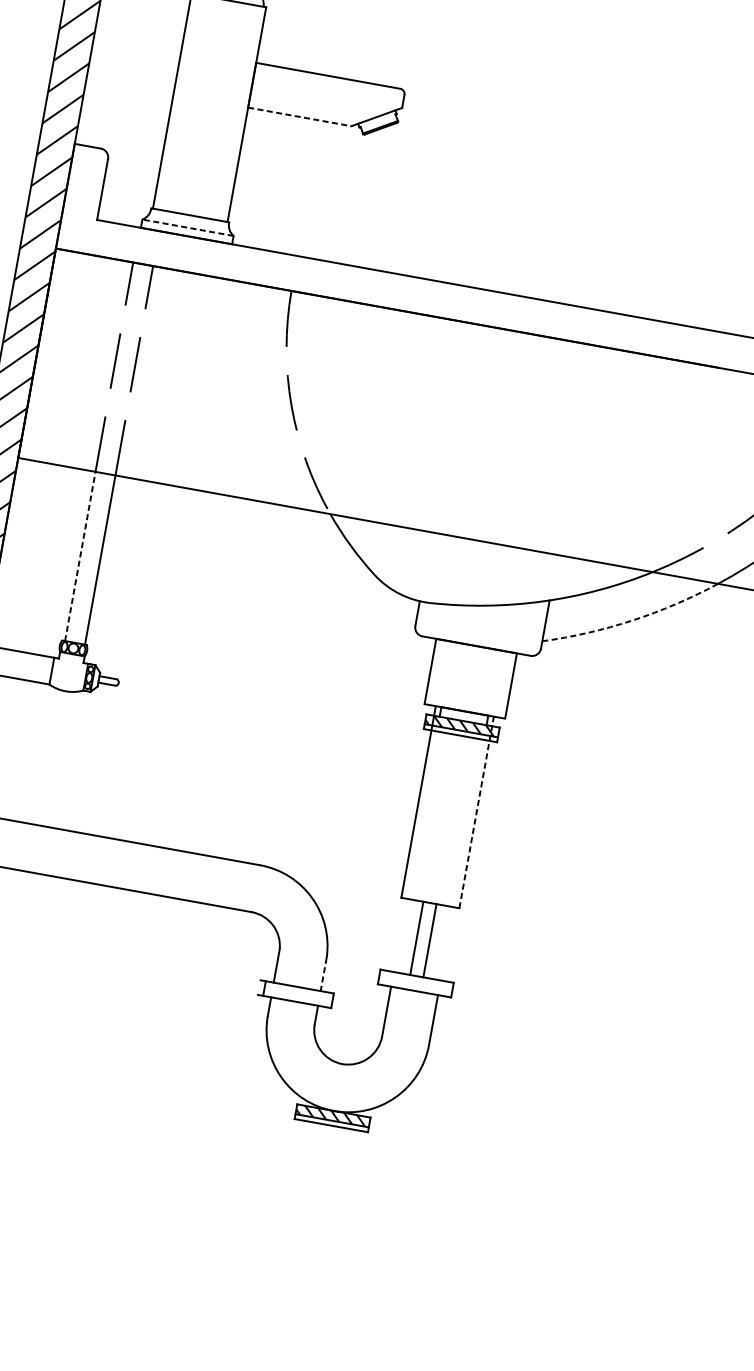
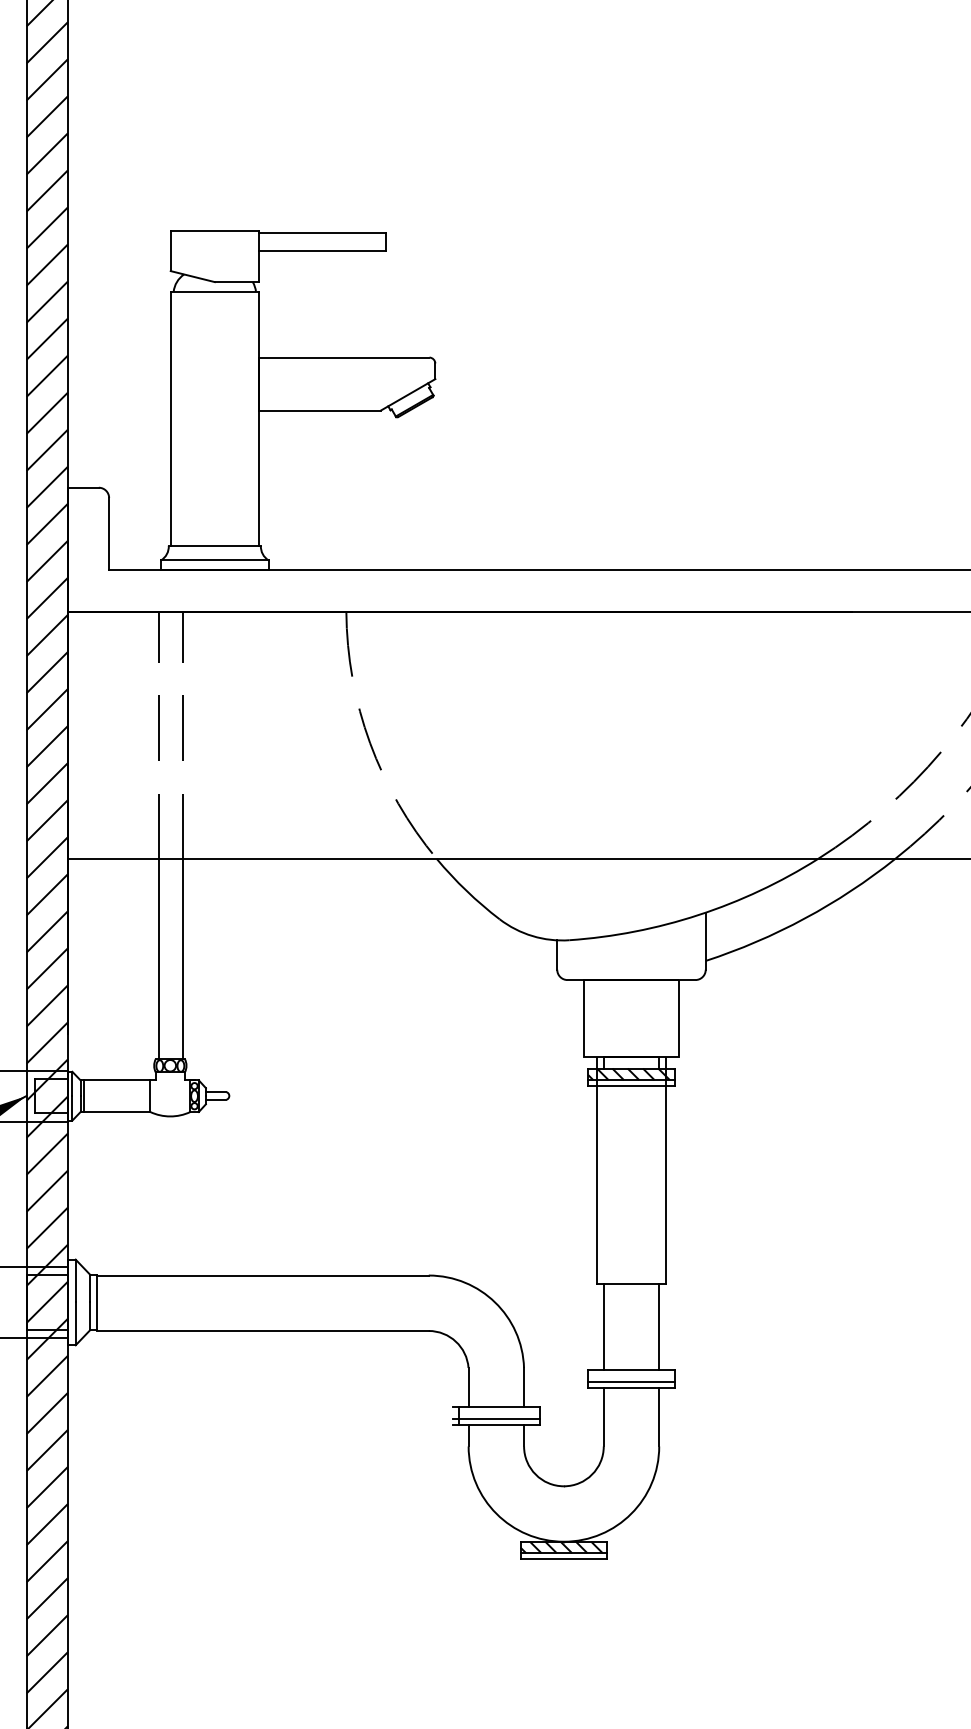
line: (300, 117) -> (320, 410), dashed -> solid
line: (187, 227) -> (214, 560), dashed -> solid
line: (80, 556) -> (159, 958), dashed -> solid
arc: (633, 620) -> (805, 918), dashed -> solid
line: (476, 812) -> (665, 1170), dashed -> solid
line: (417, 937) -> (659, 1326), moved
line: (429, 940) -> (603, 1326), moved
line: (324, 974) -> (524, 1387), dashed -> solid
line: (415, 985) -> (631, 1381), added
line: (294, 996) -> (495, 1418), added

